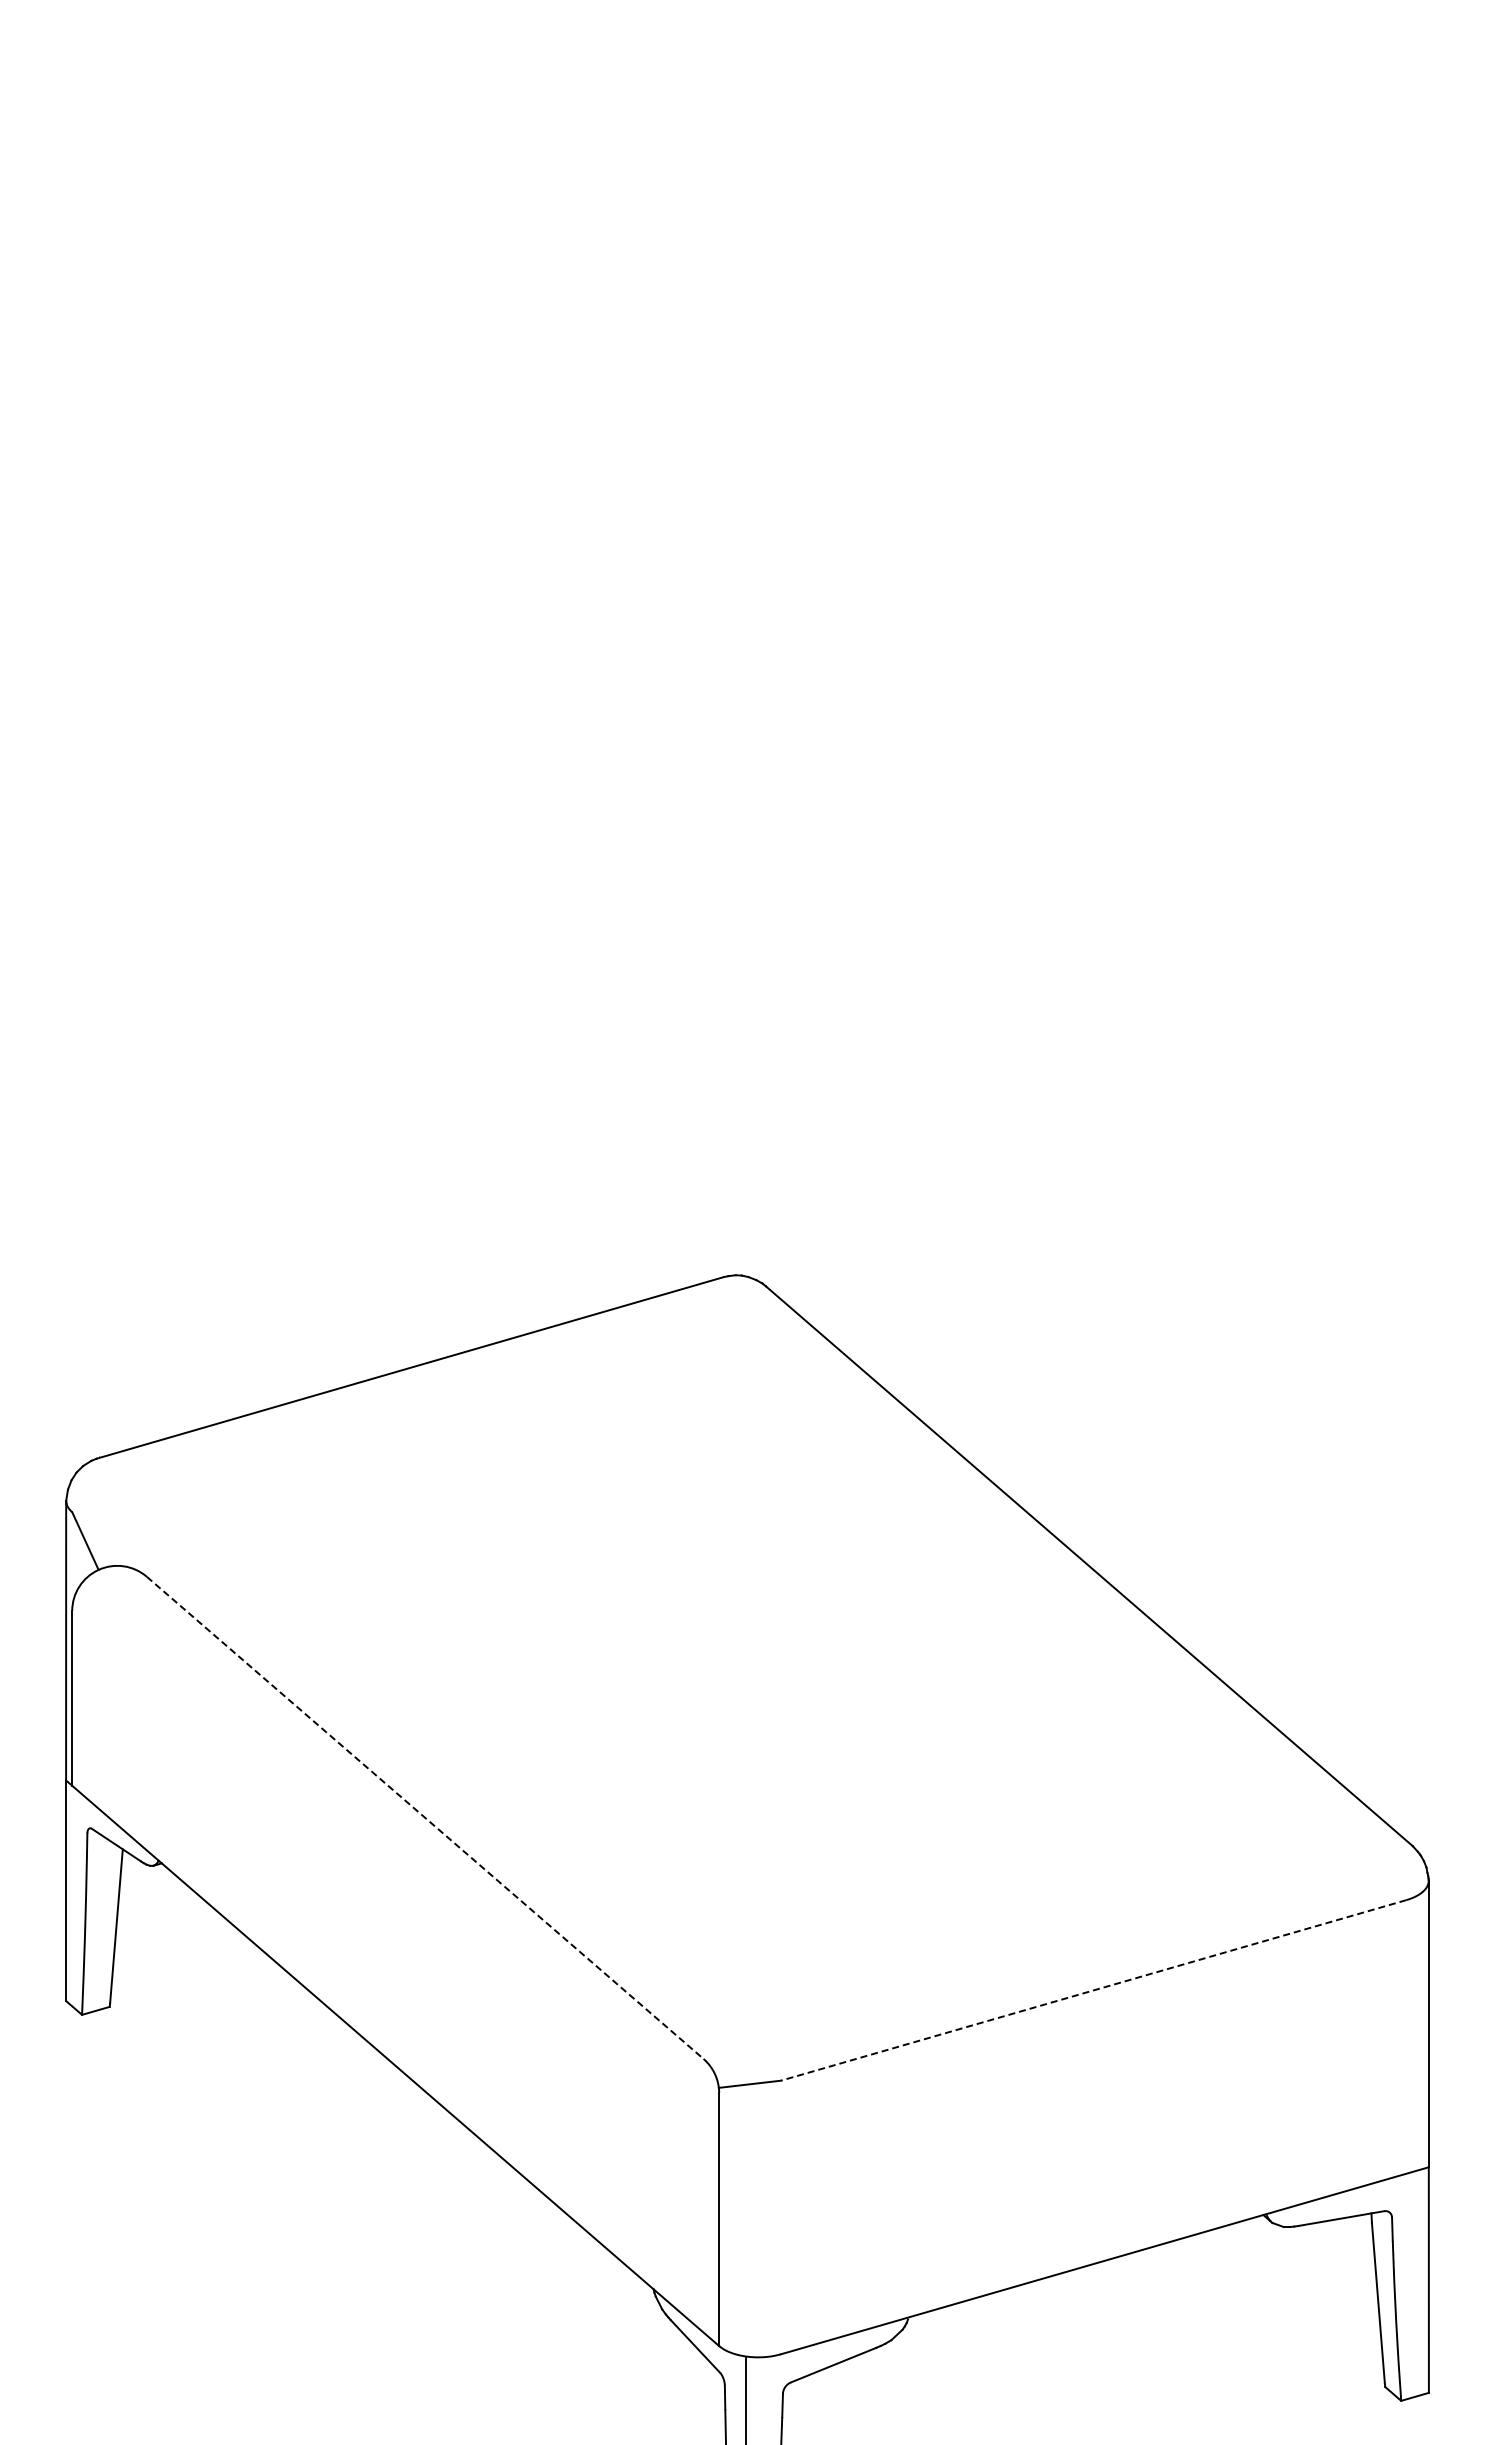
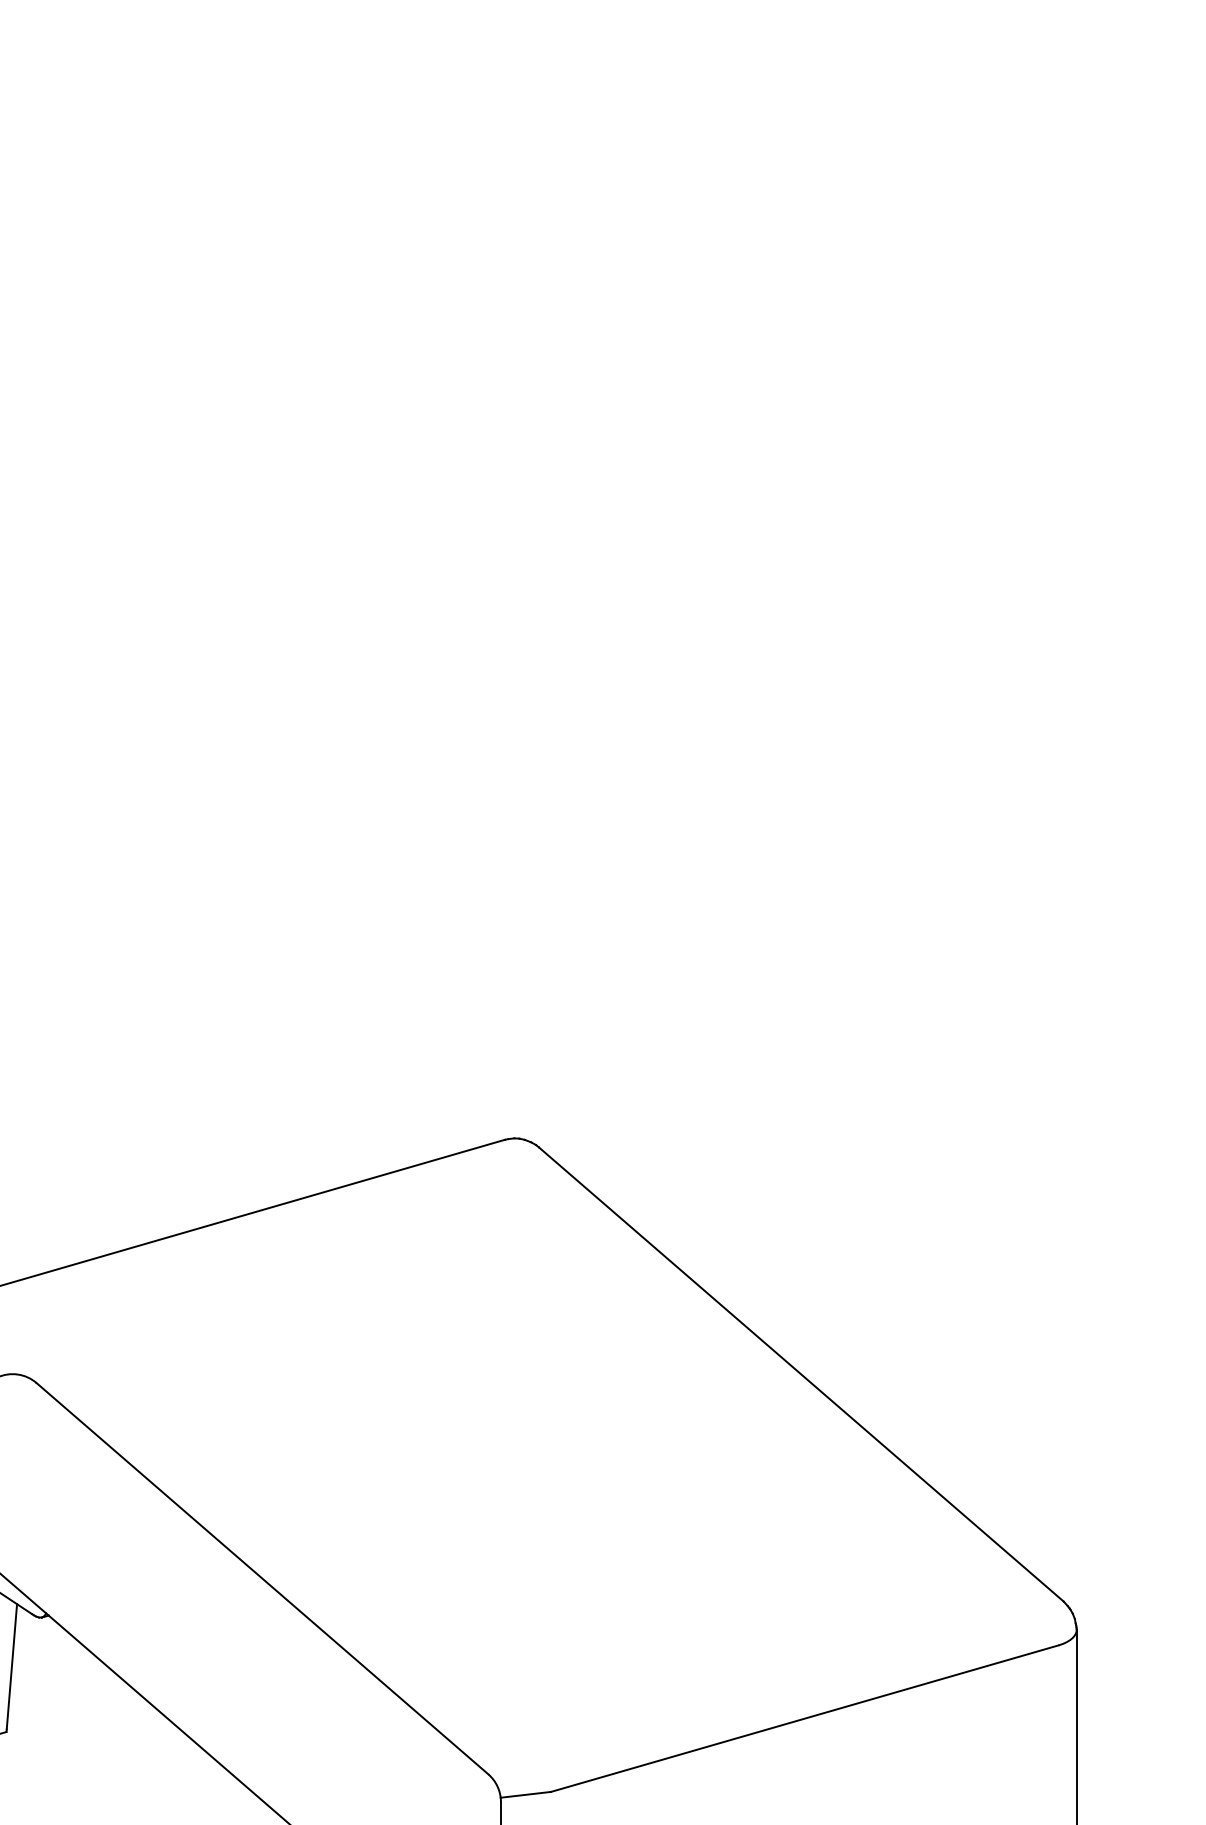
line: (425, 1818) -> (262, 1579), dashed -> solid
line: (1093, 1990) -> (804, 1718), dashed -> solid

